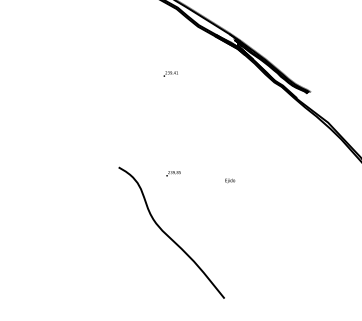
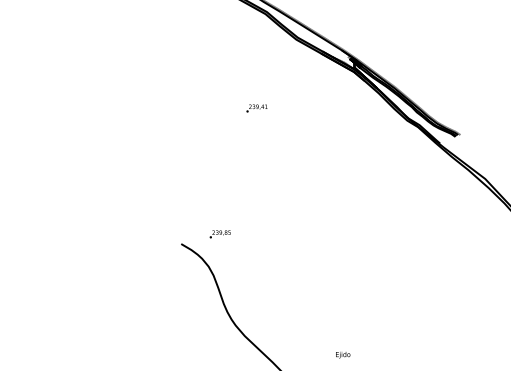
text: (173, 173) -> (220, 234), moved
text: (230, 180) -> (343, 354), moved

